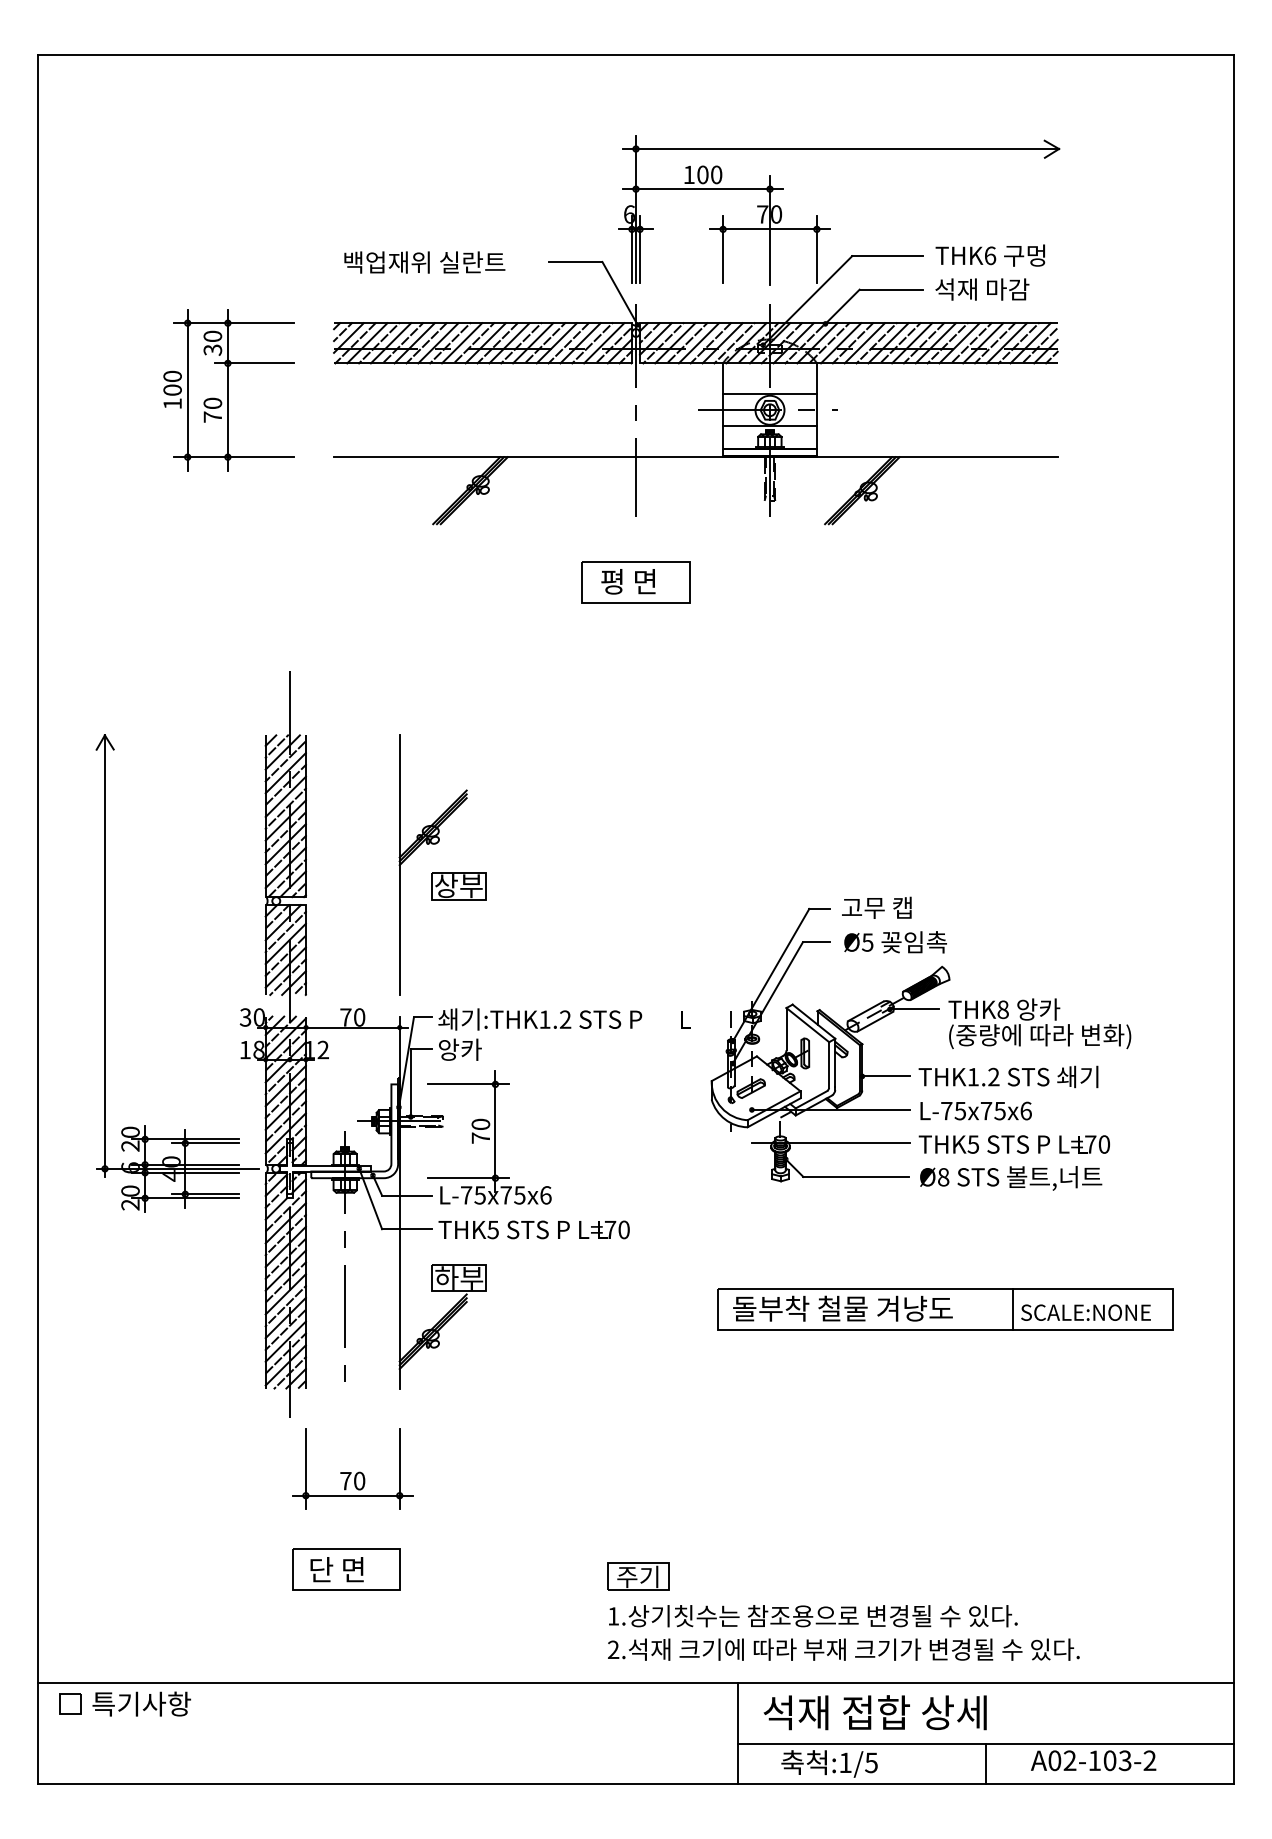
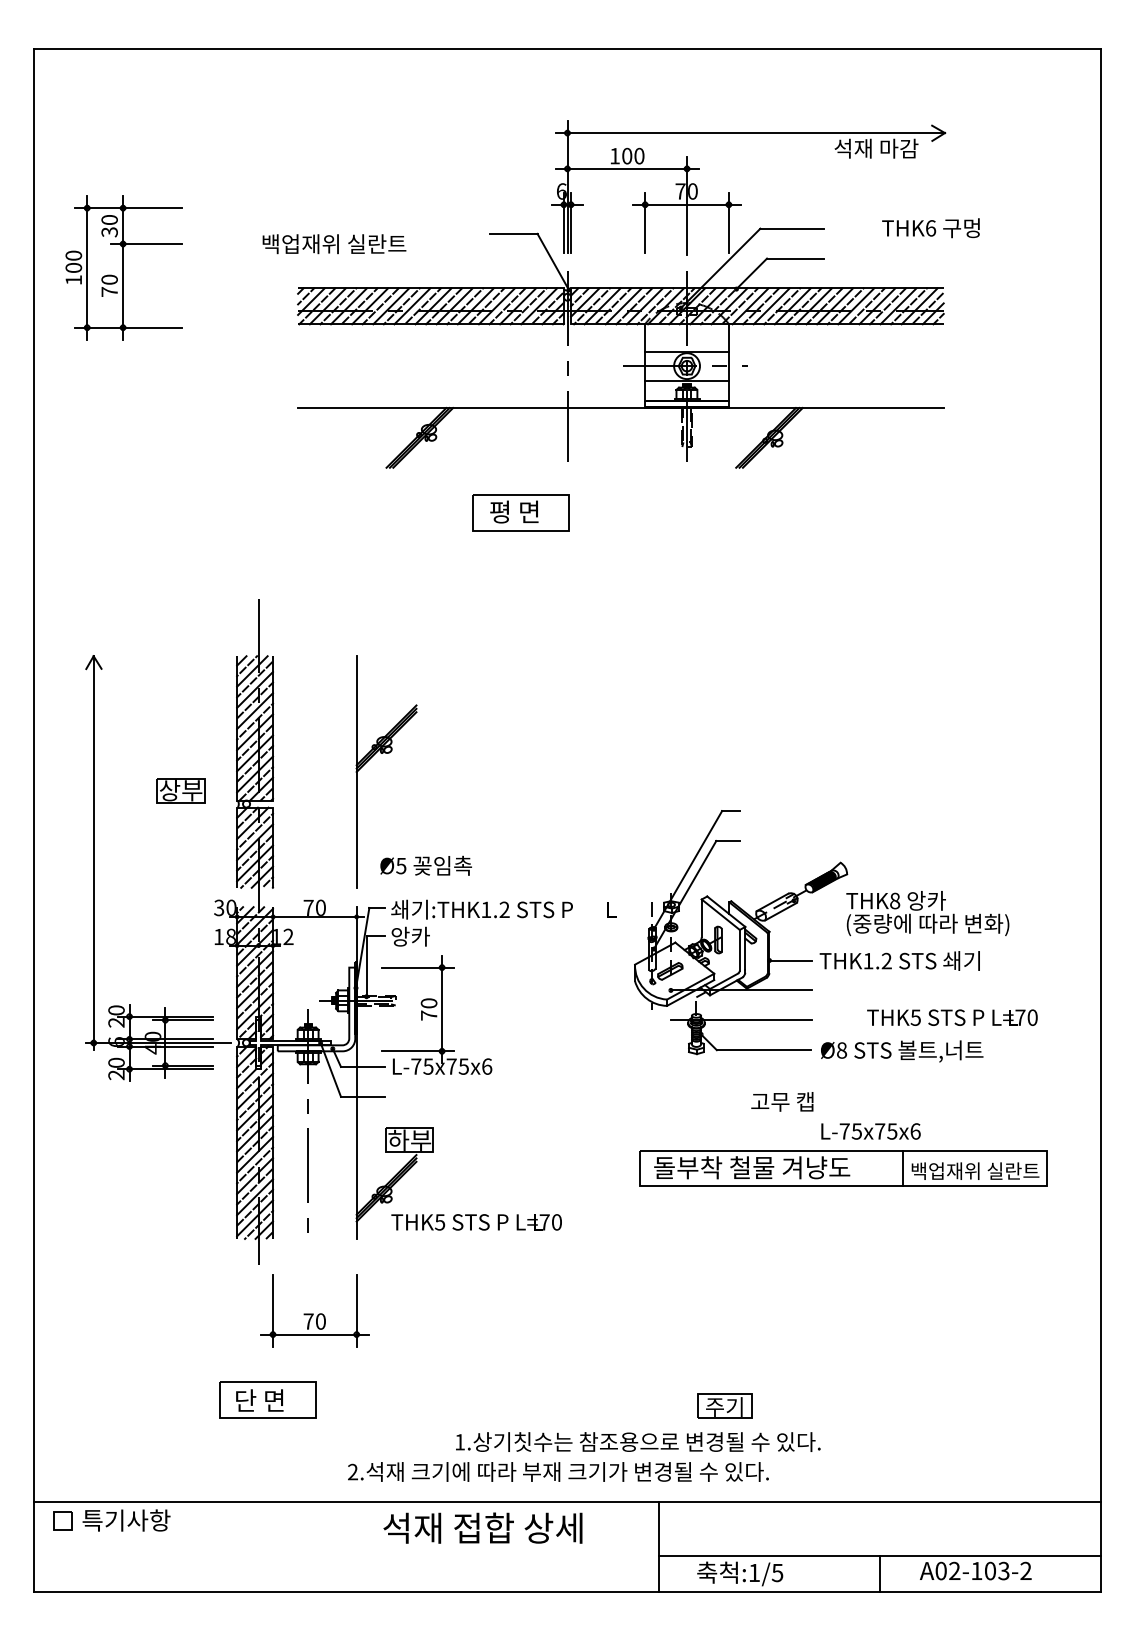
text: (990, 255) -> (931, 228), moved
text: (424, 262) -> (334, 244), moved
text: (982, 289) -> (876, 148), moved
part: (228, 390) -> (123, 268), moved
part: (635, 582) -> (520, 512), moved
part: (458, 886) -> (180, 791), moved
text: (876, 907) -> (782, 1101), moved
text: (895, 942) -> (426, 866), moved
line: (913, 1009) -> (815, 900), removed
text: (975, 1110) -> (870, 1130), moved
text: (1013, 1144) -> (951, 1017), moved
text: (533, 1229) -> (476, 1221), moved
text: (1092, 1312) -> (974, 1171), SCALE:NONE -> 백업재위 실란트
part: (346, 1569) -> (268, 1400), moved
part: (638, 1576) -> (724, 1406), moved
text: (813, 1616) -> (638, 1442), moved
text: (843, 1649) -> (558, 1471), moved
text: (874, 1712) -> (482, 1528), moved

